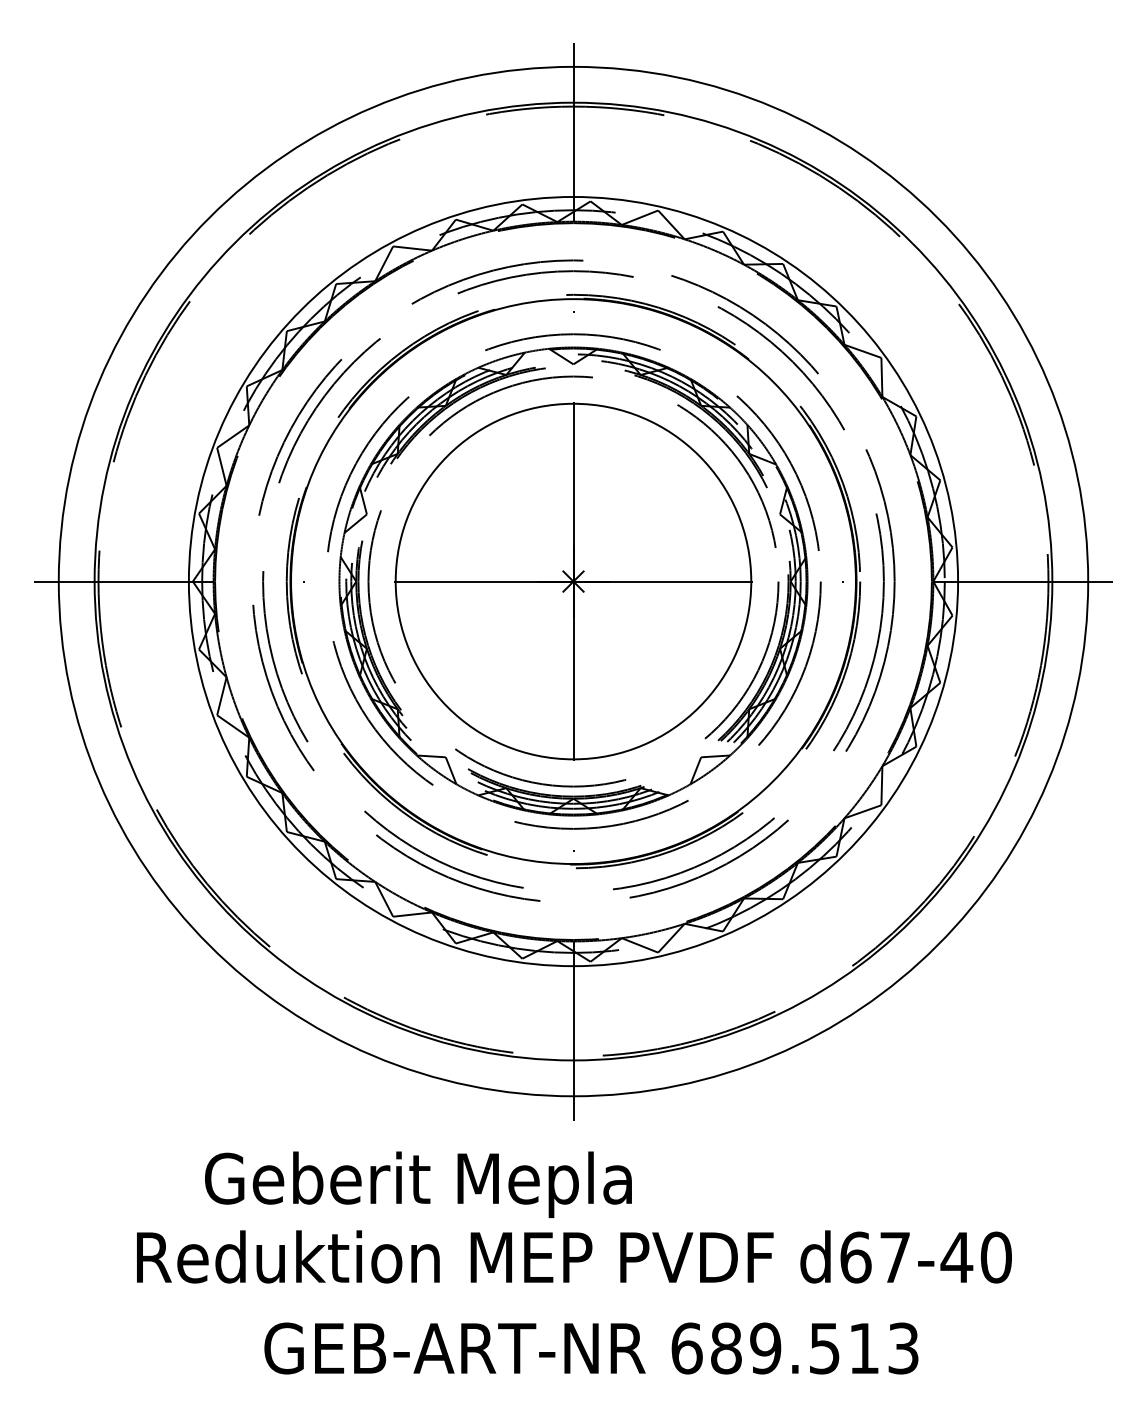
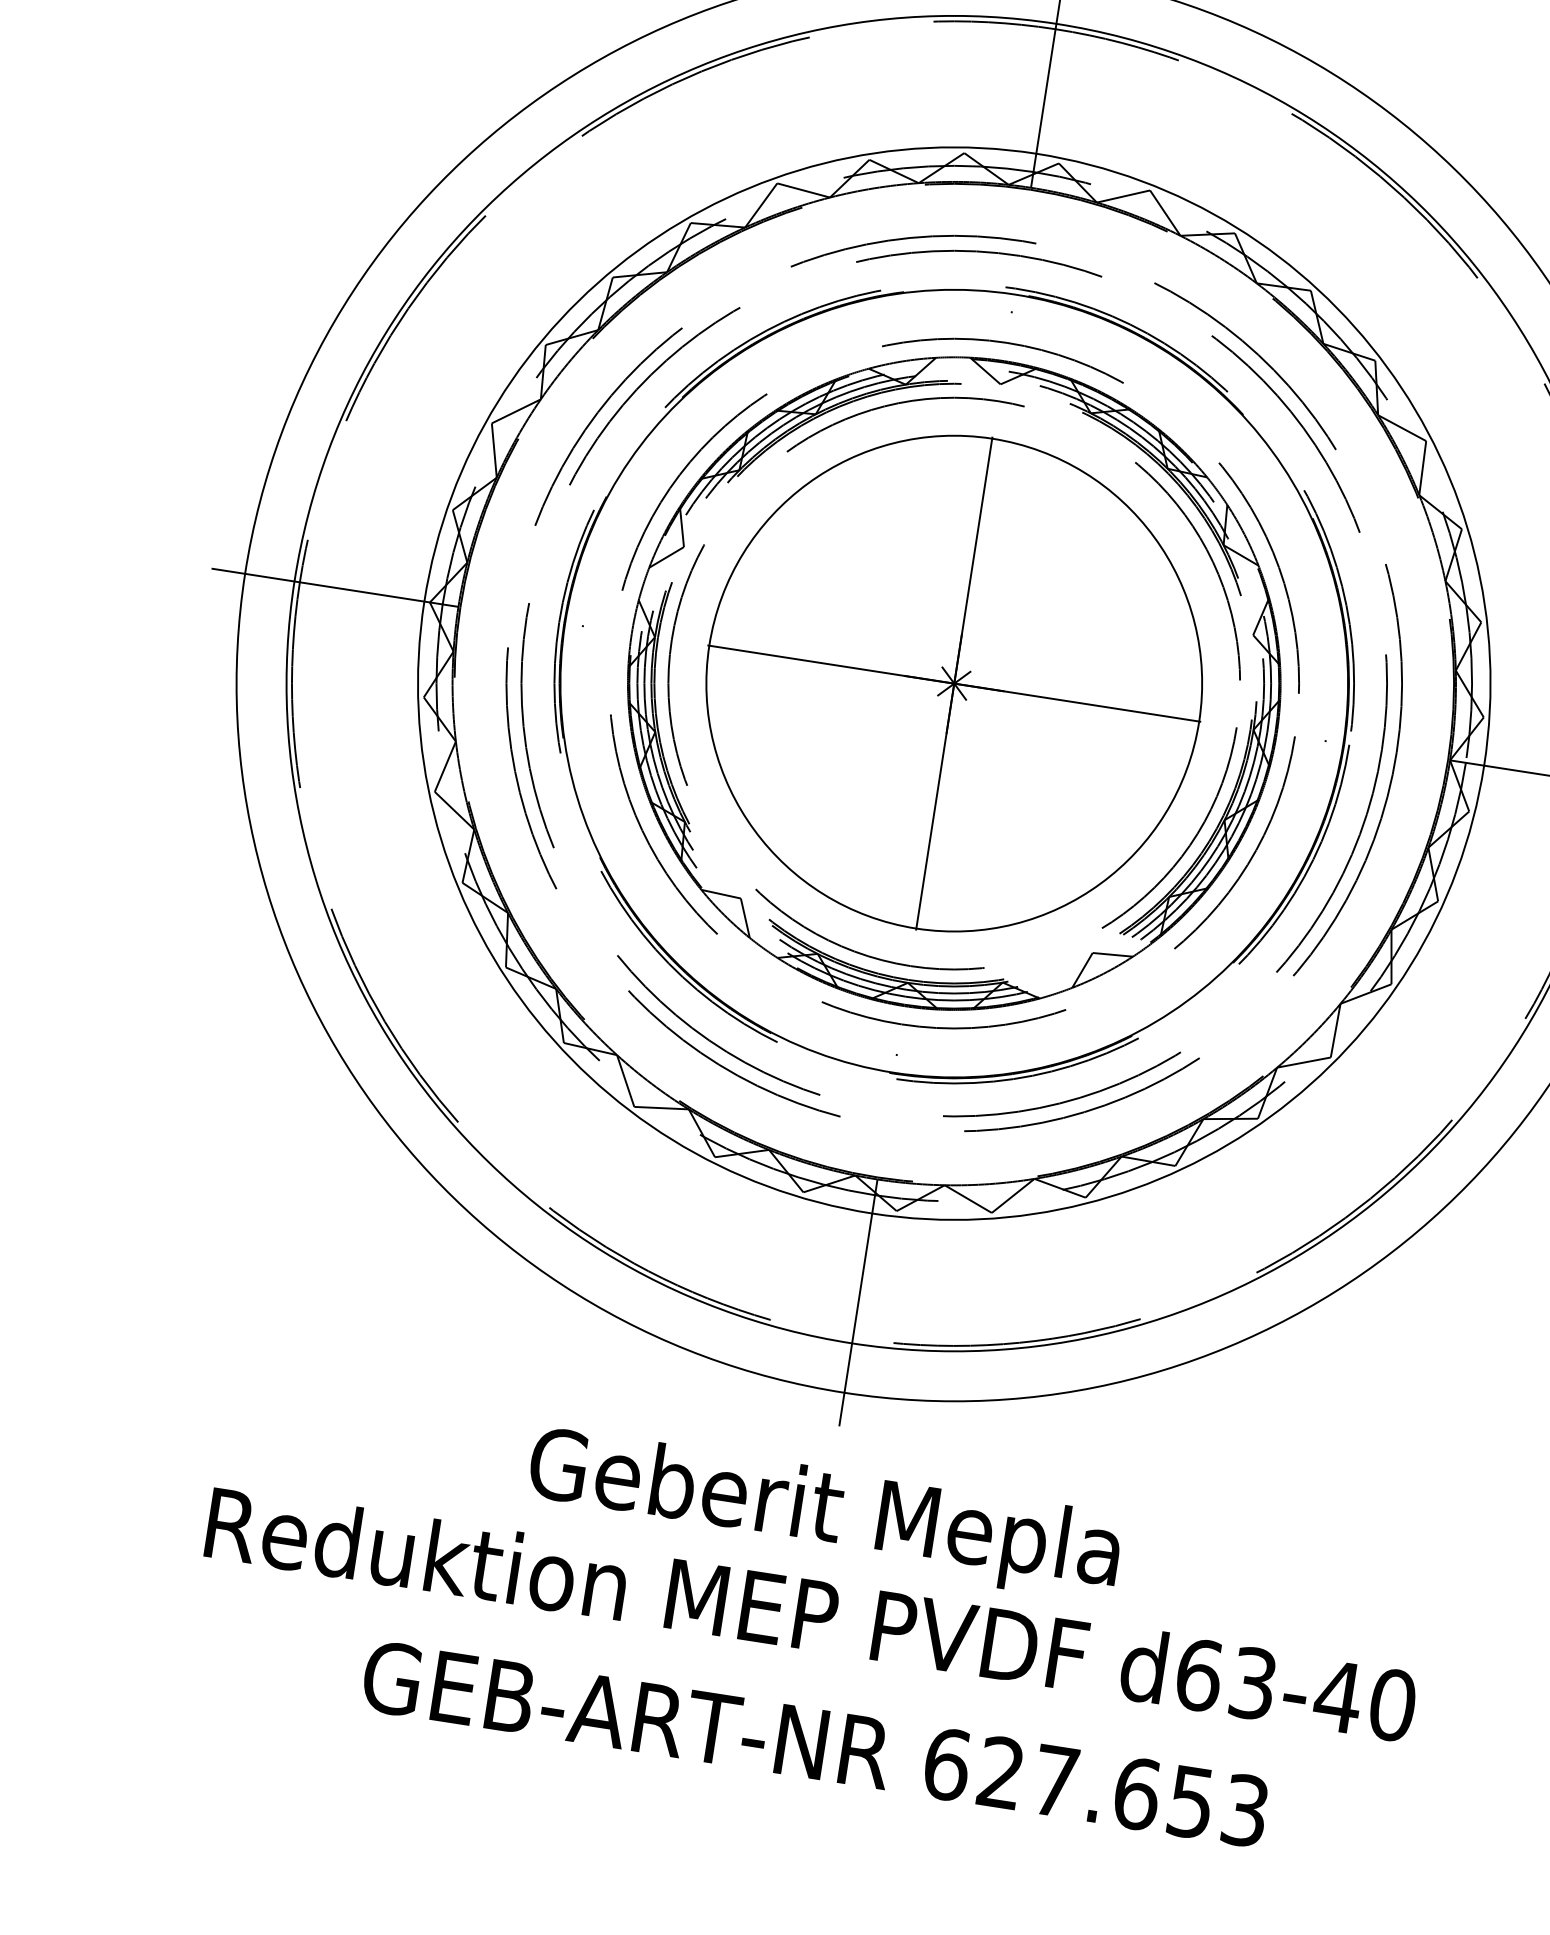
text: (418, 1184) -> (824, 1514), moved
text: (894, 1257) -> (1252, 1683), d67-40 -> d63-40
text: (794, 1348) -> (1095, 1787), 689.513 -> 627.653

